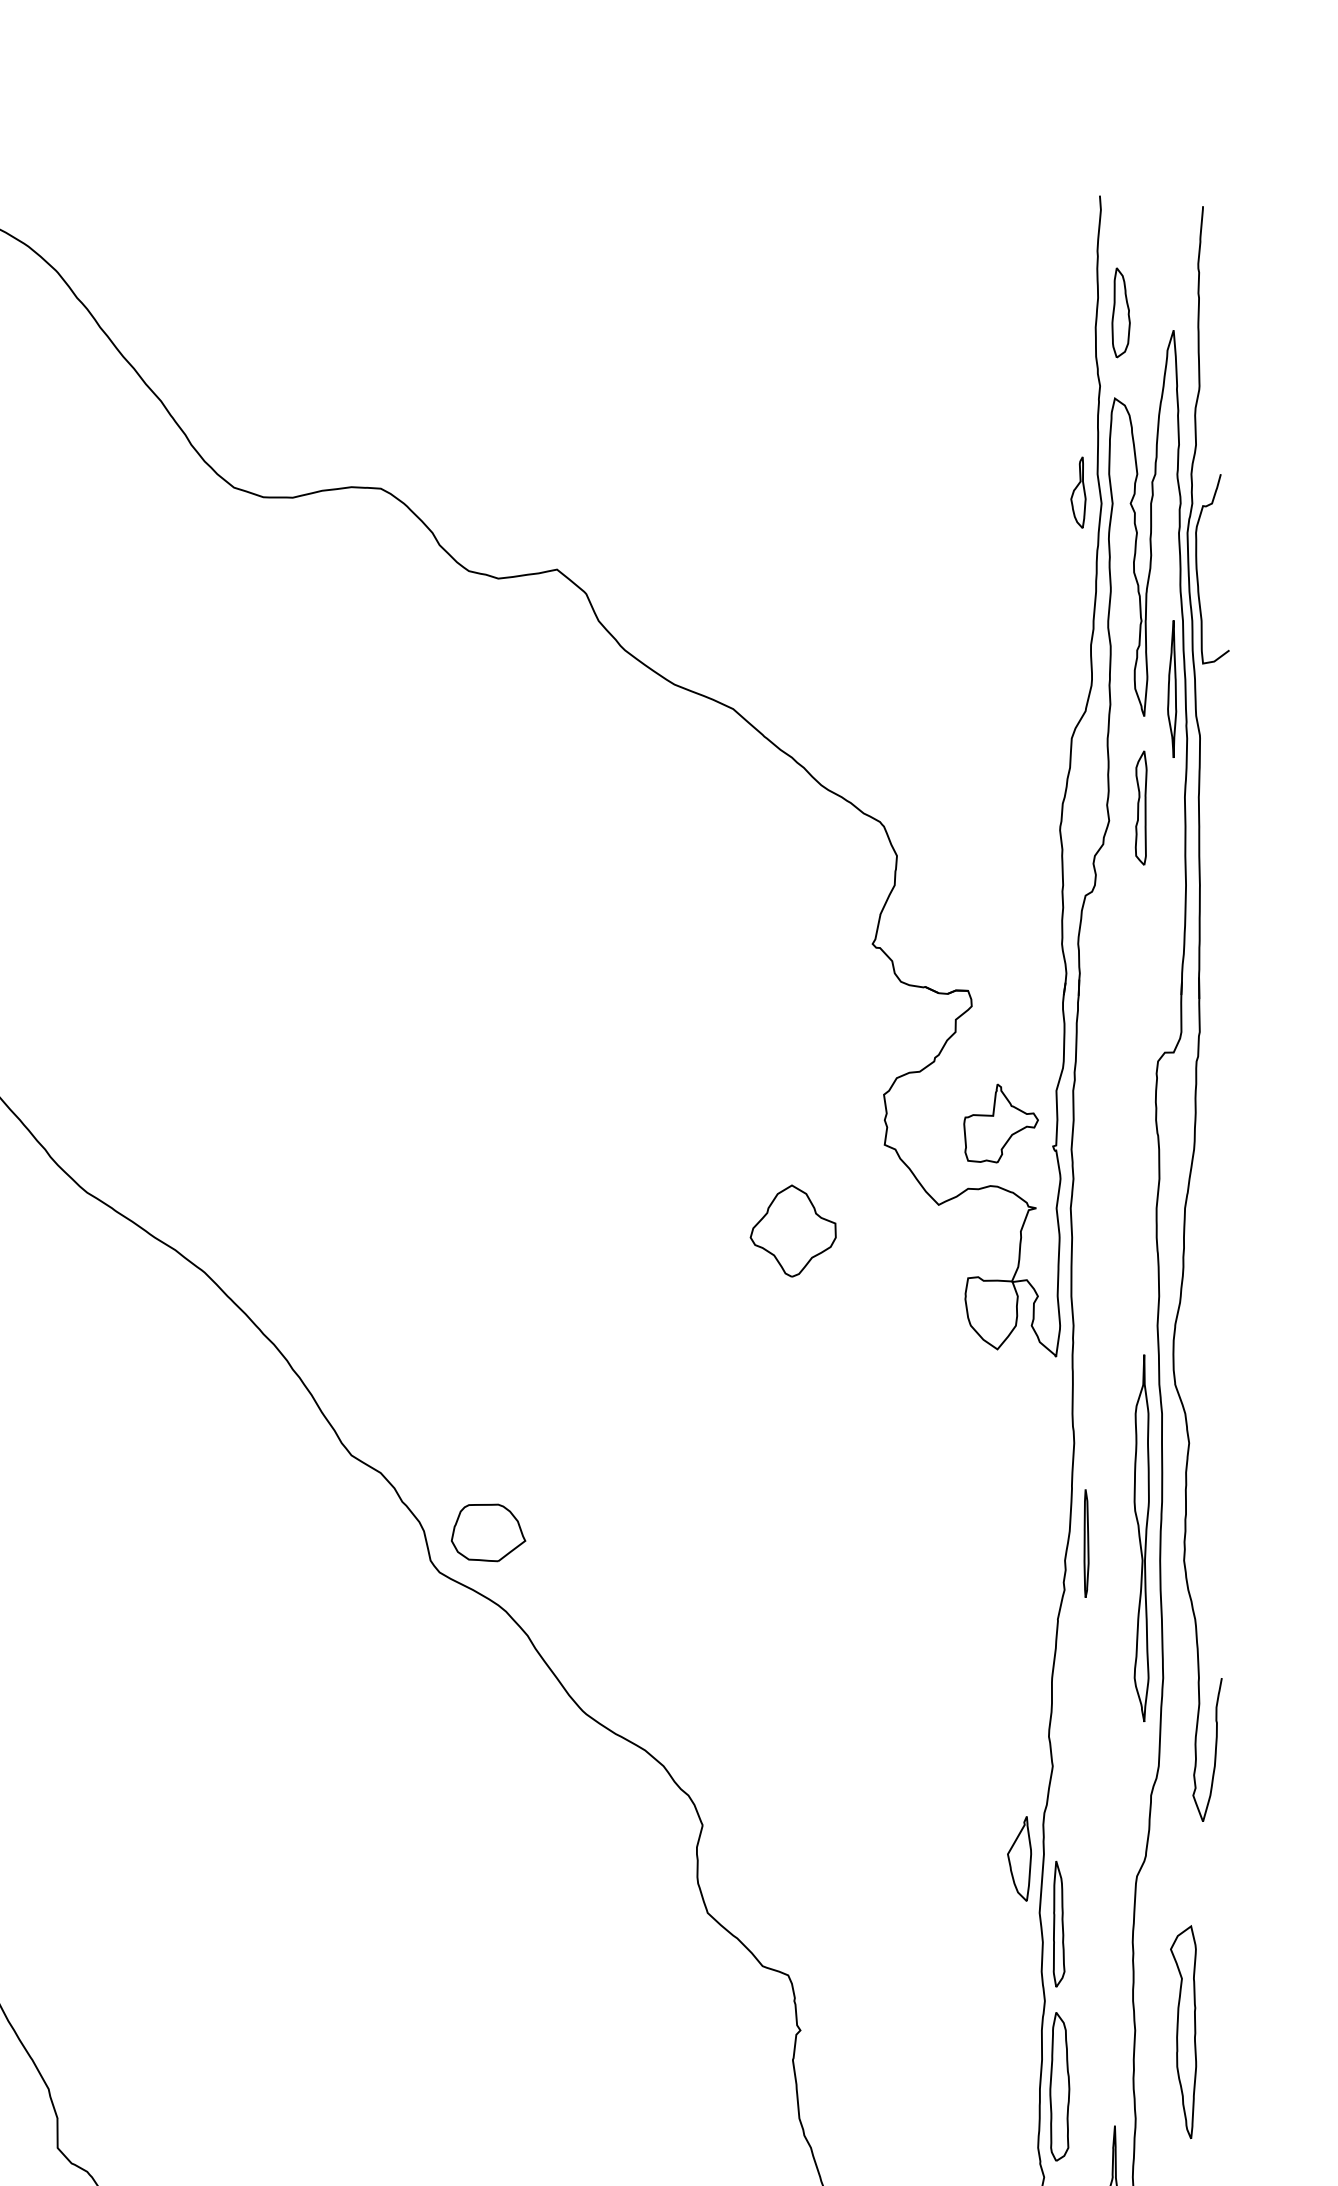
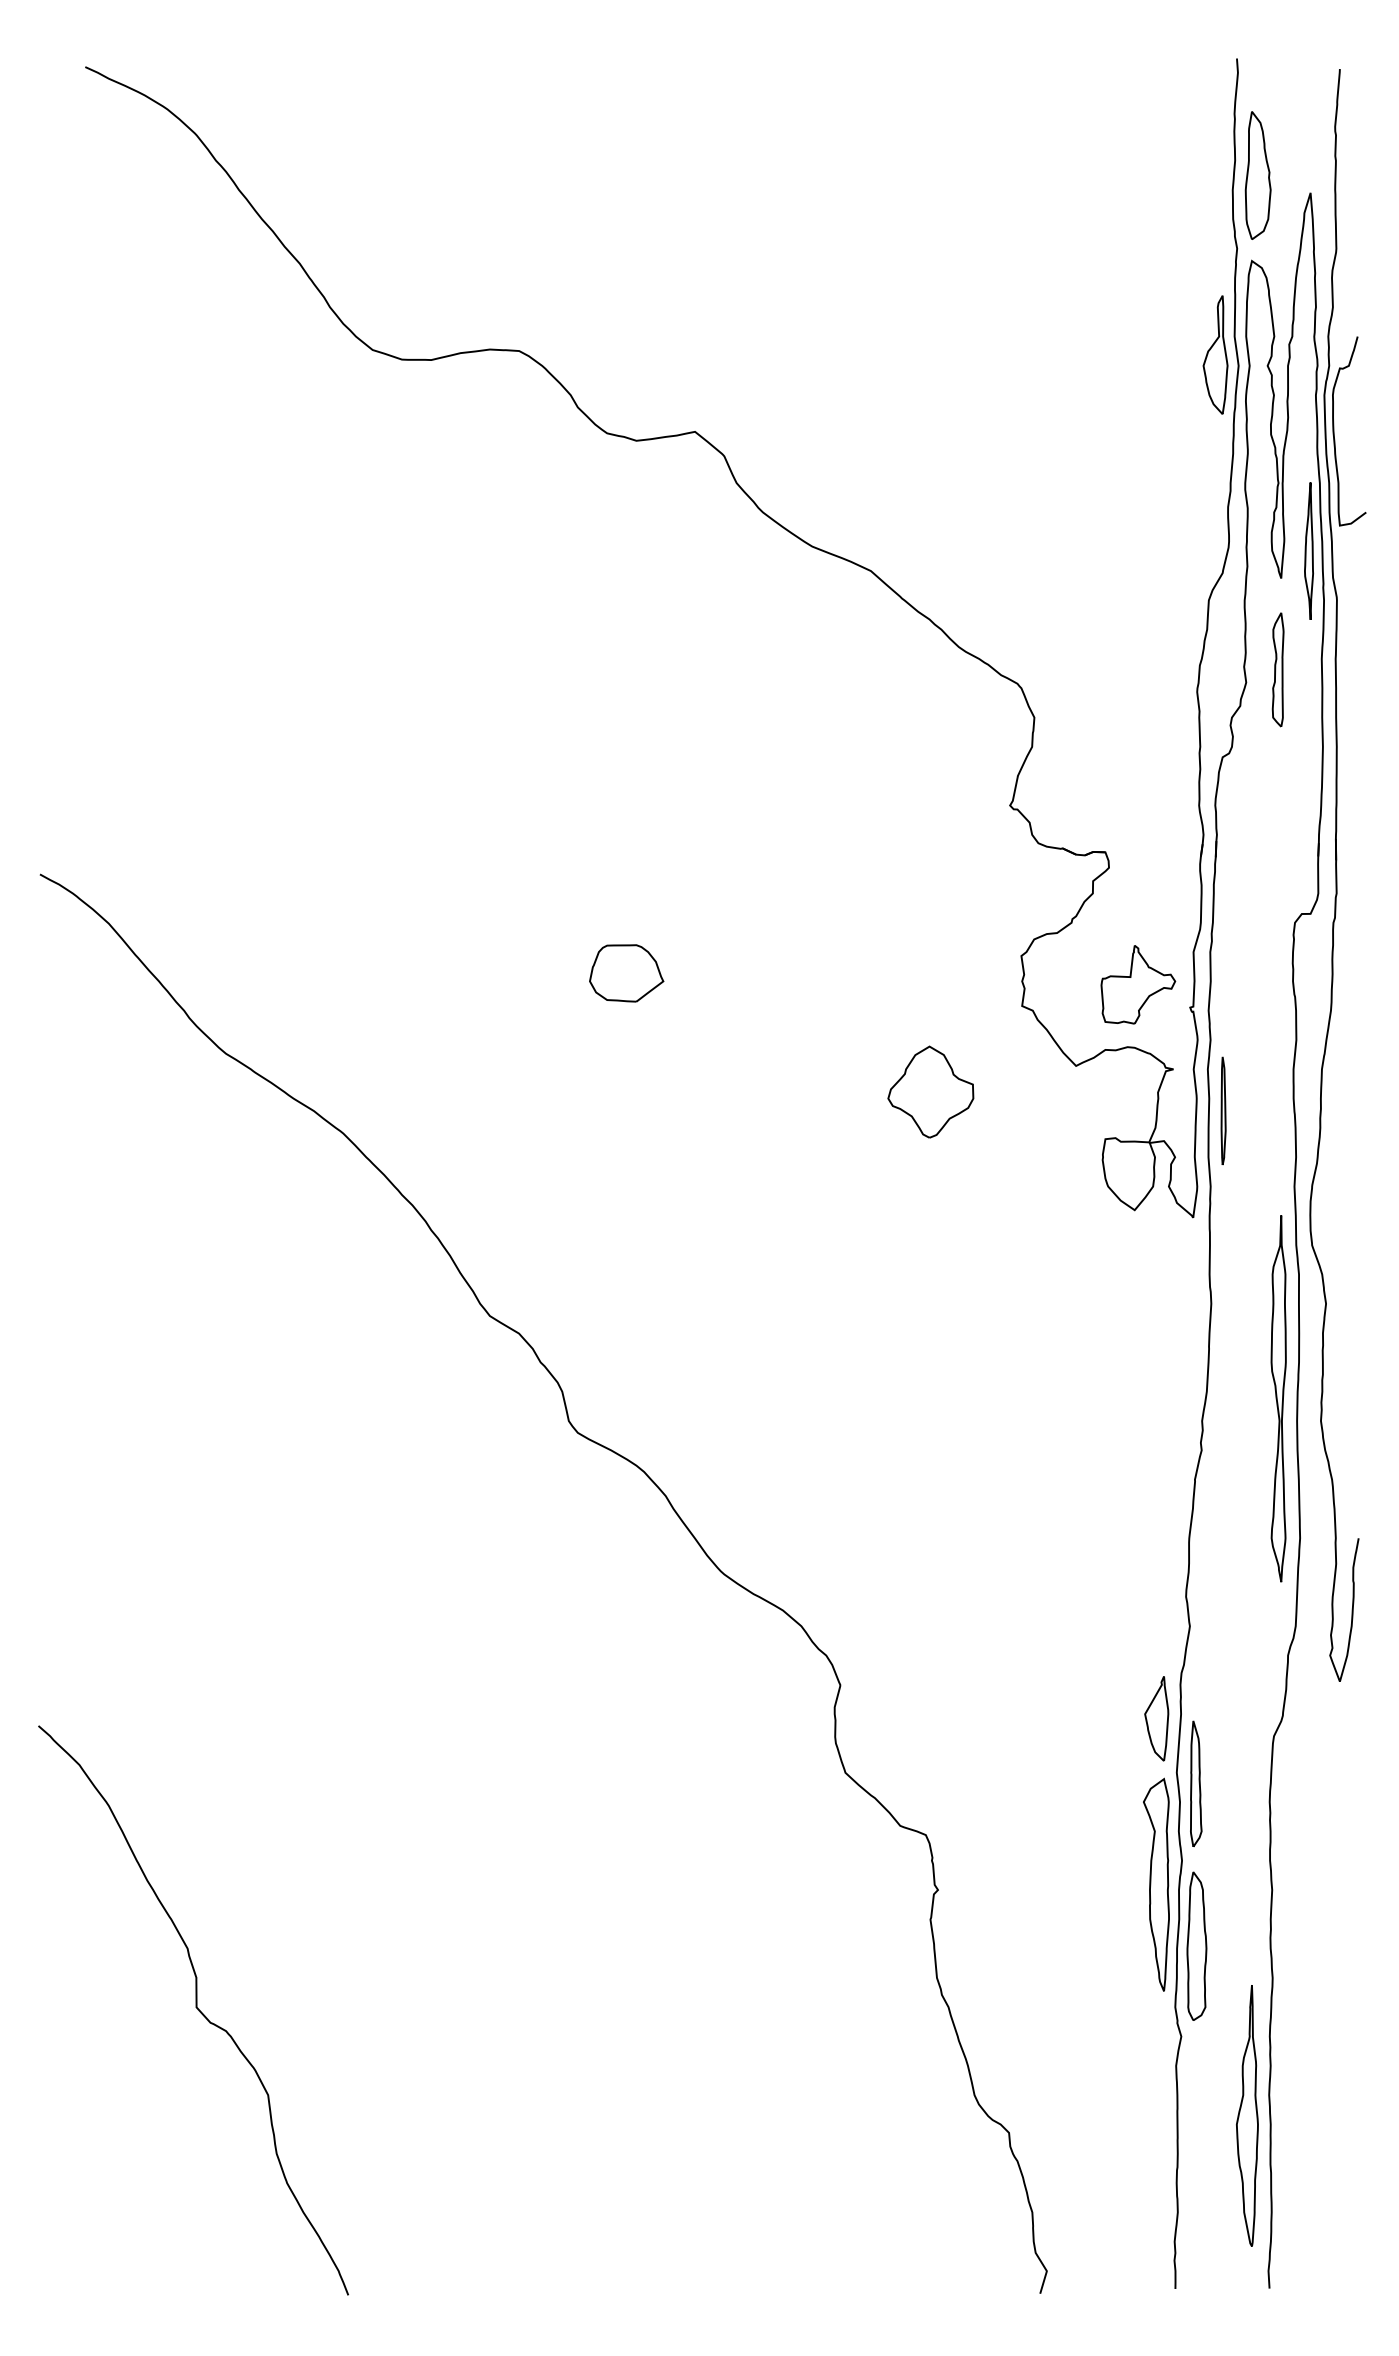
part: (1120, 312) -> (1257, 175), size x1.43
part: (1078, 492) -> (1215, 354), size x1.67
part: (488, 1533) -> (626, 973), moved
part: (1086, 1543) -> (1223, 1110), moved
part: (1183, 2031) -> (1156, 1884), moved

